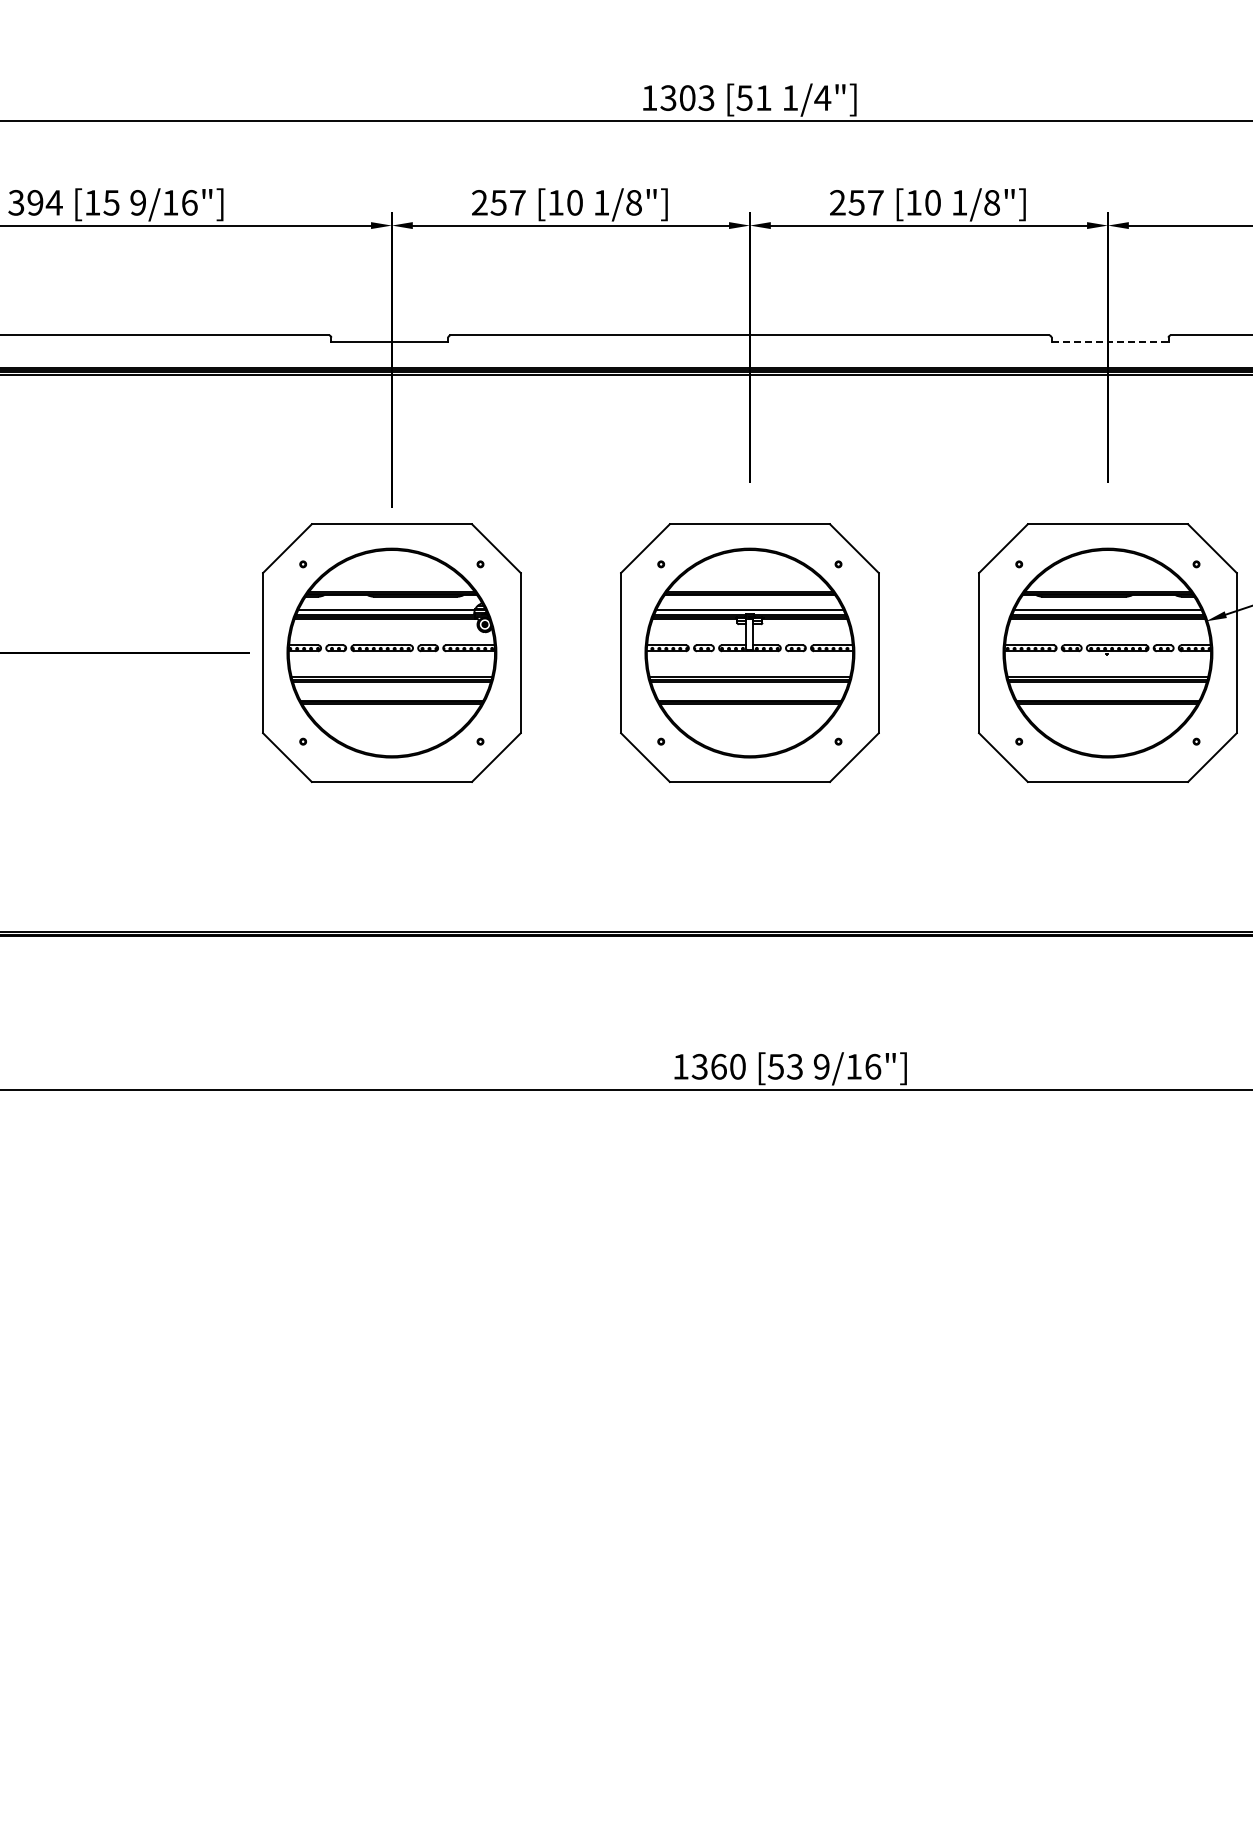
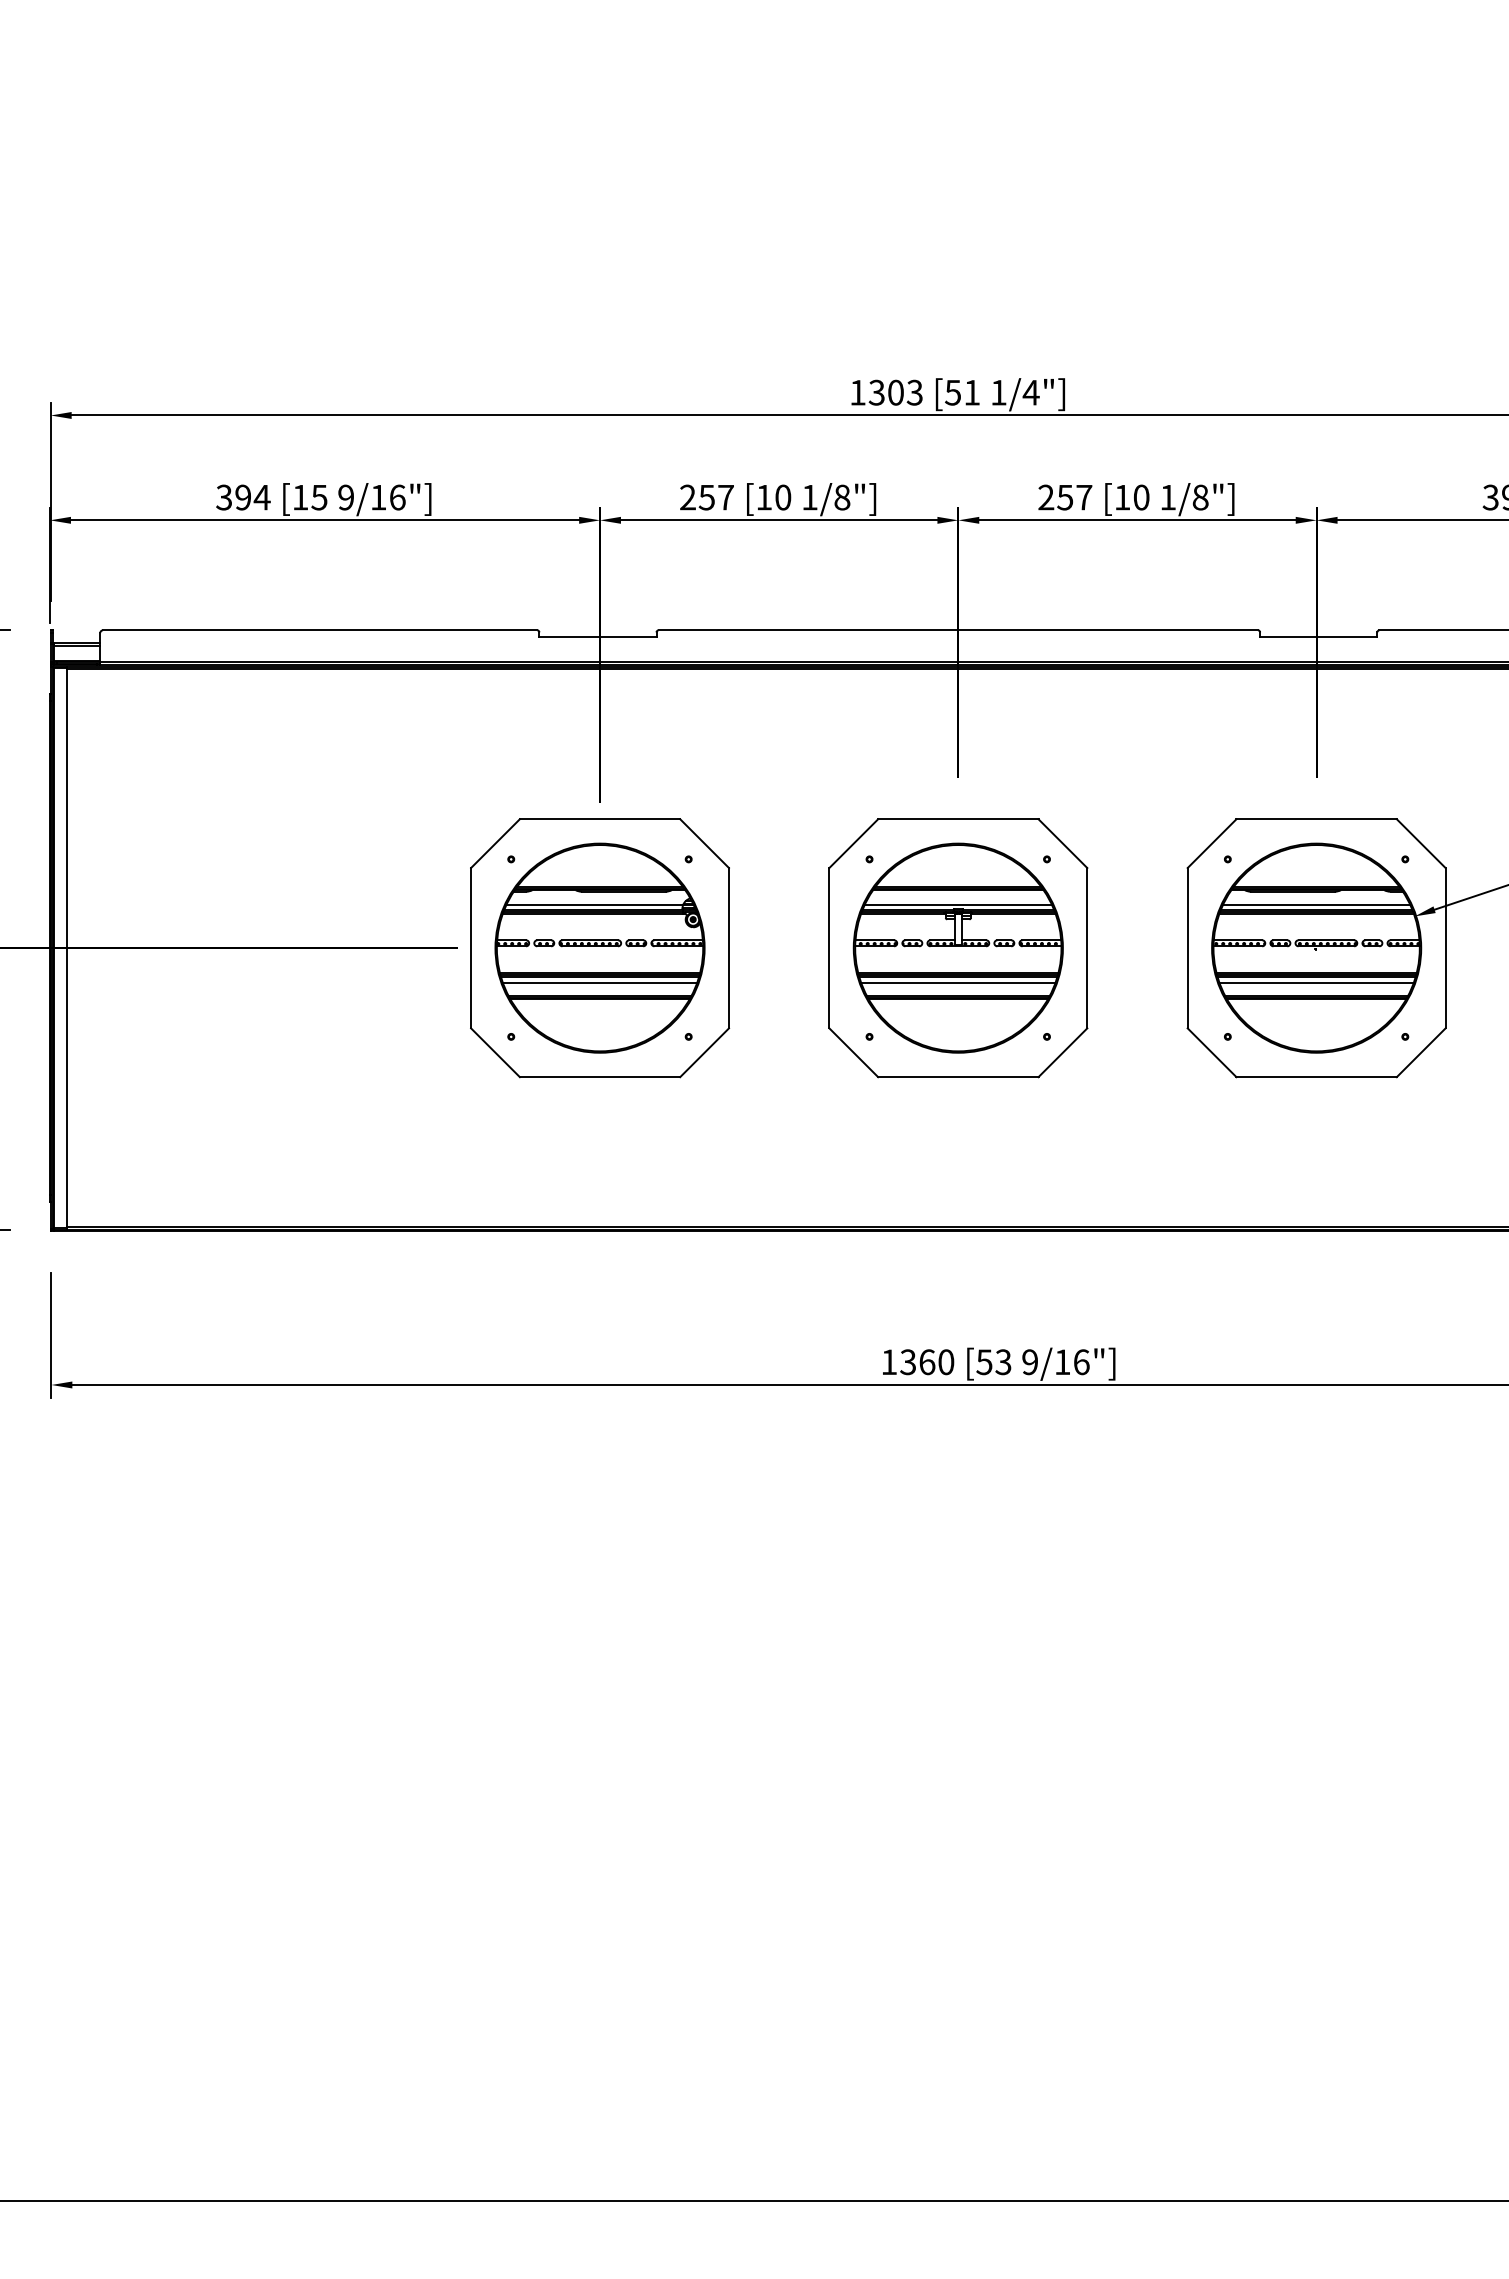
line: (1109, 342) -> (1318, 637), dashed -> solid
line: (391, 688) -> (599, 983), added
line: (750, 688) -> (958, 983), added
line: (1107, 688) -> (1316, 983), added

